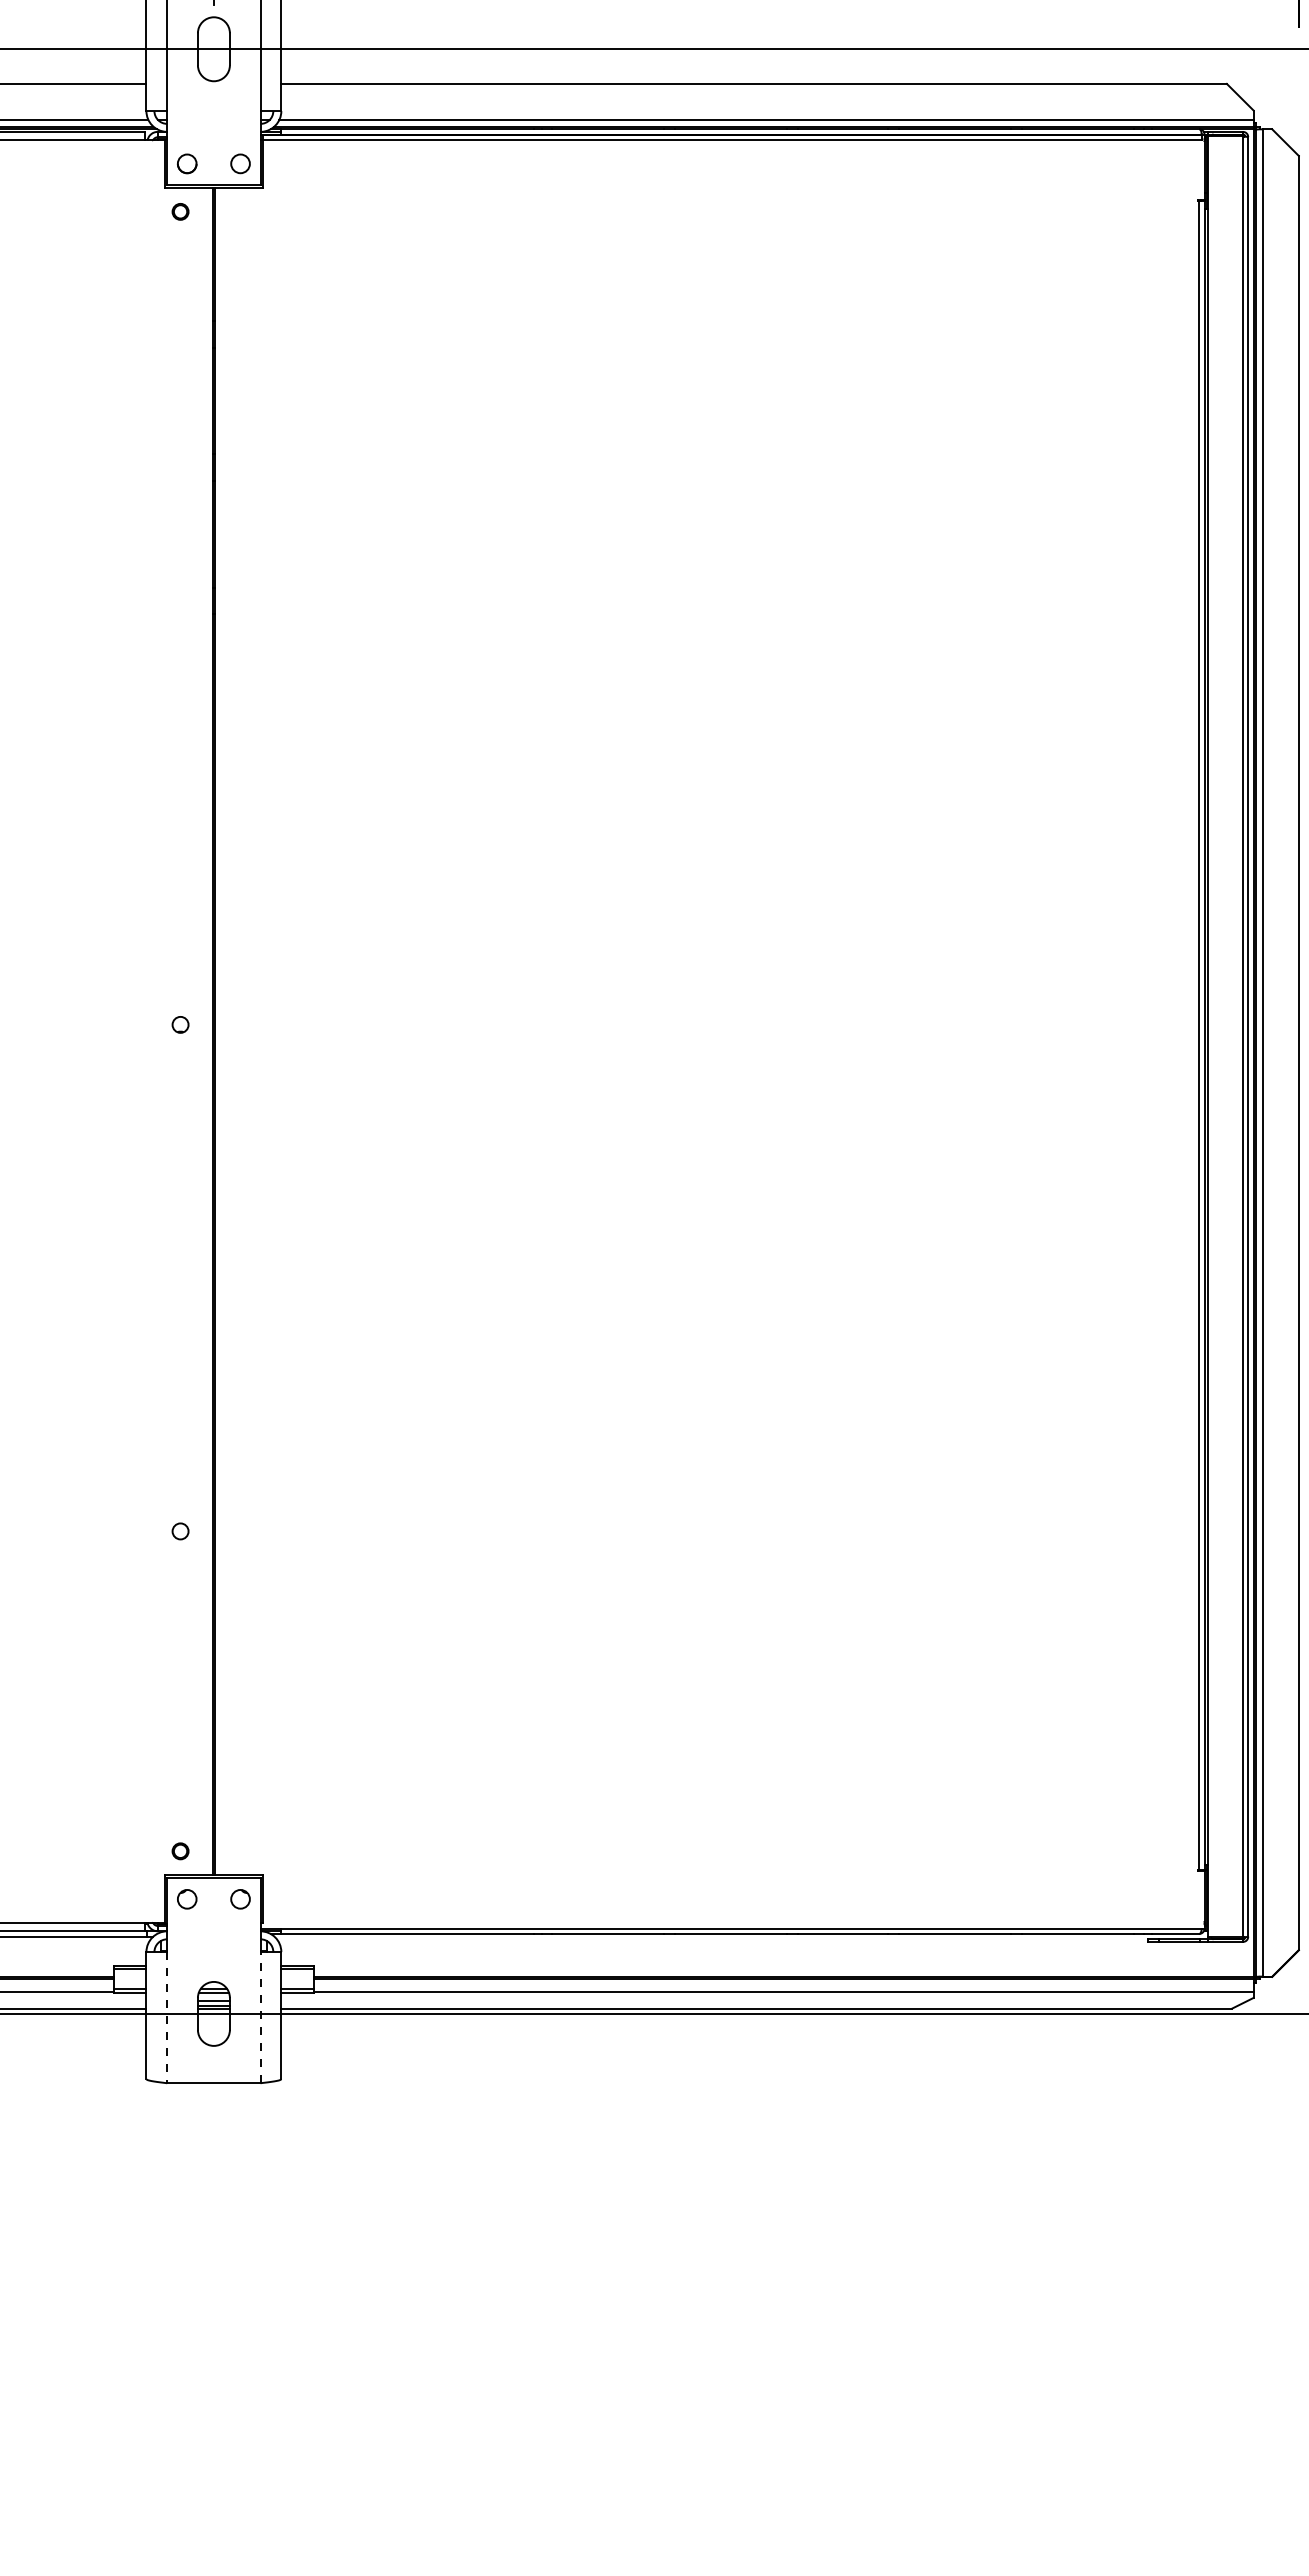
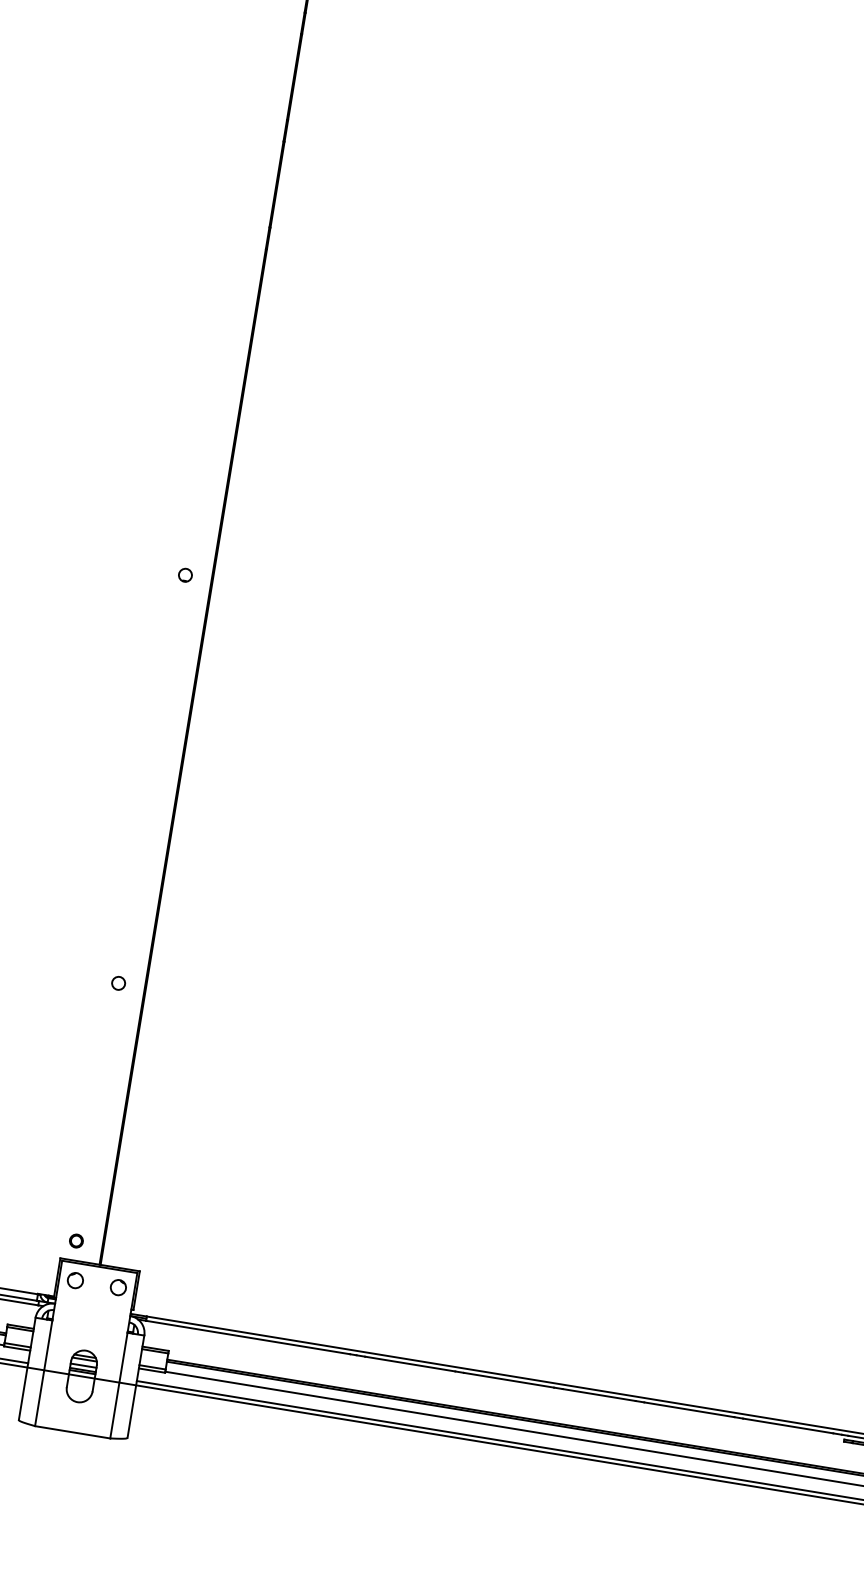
line: (167, 2017) -> (43, 1373), dashed -> solid
line: (260, 2017) -> (118, 1385), dashed -> solid

